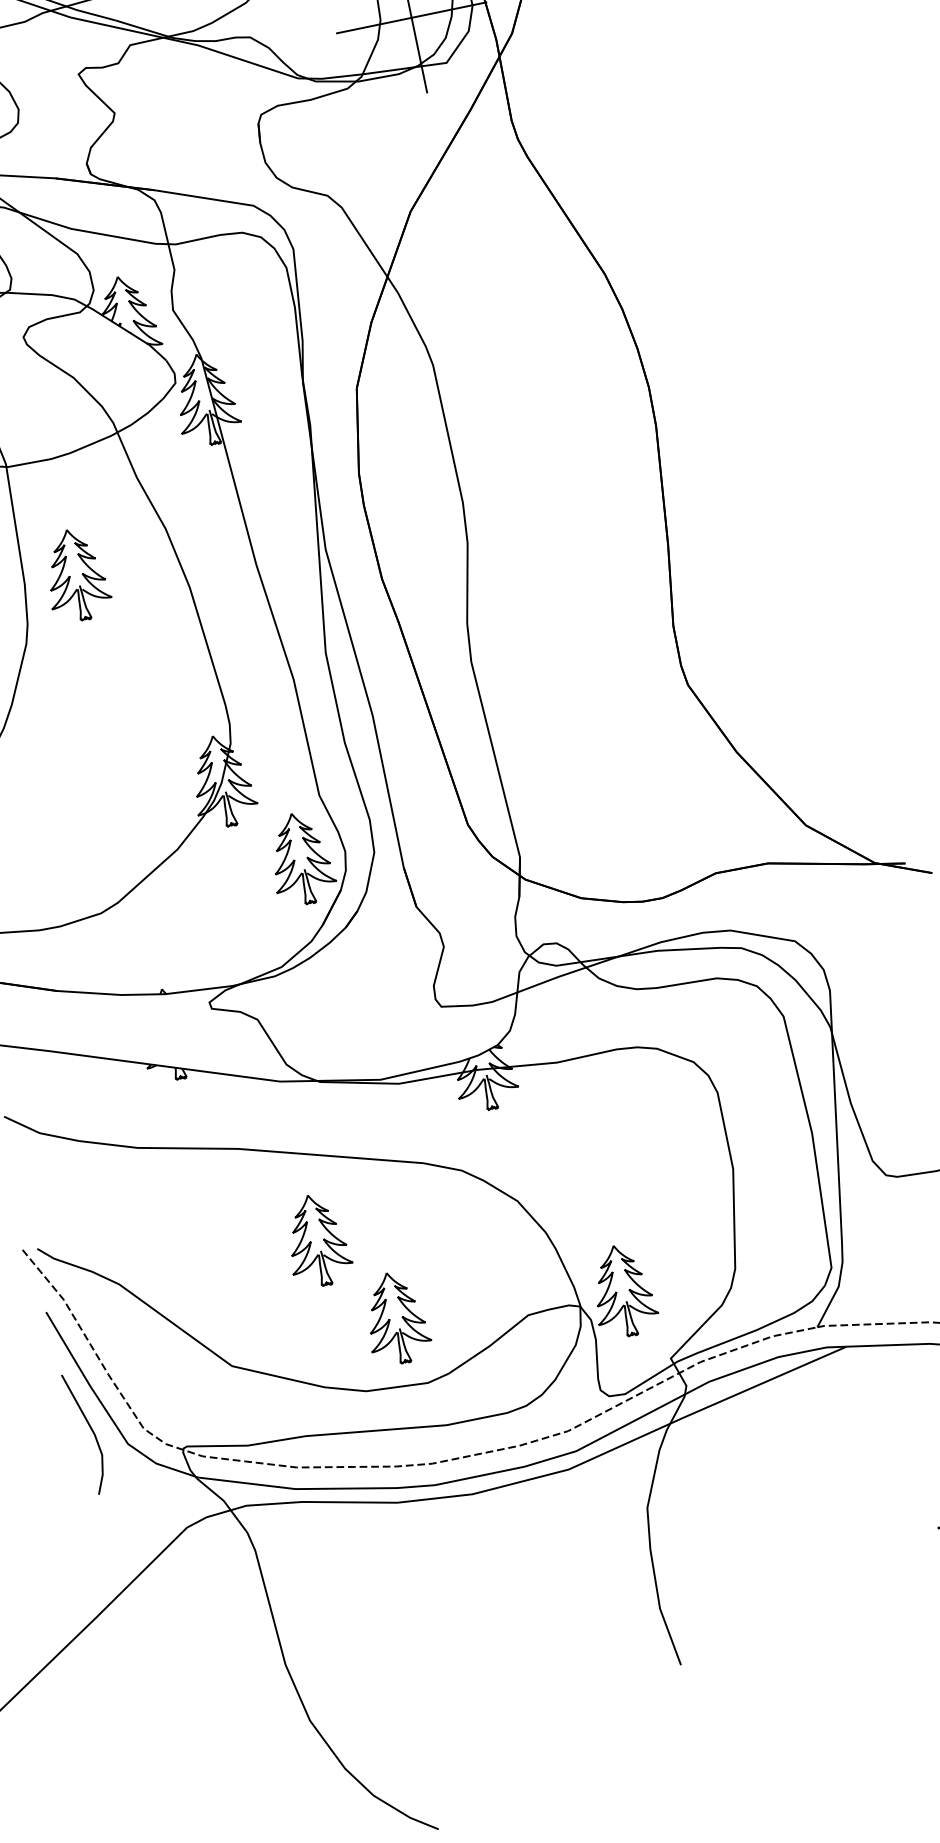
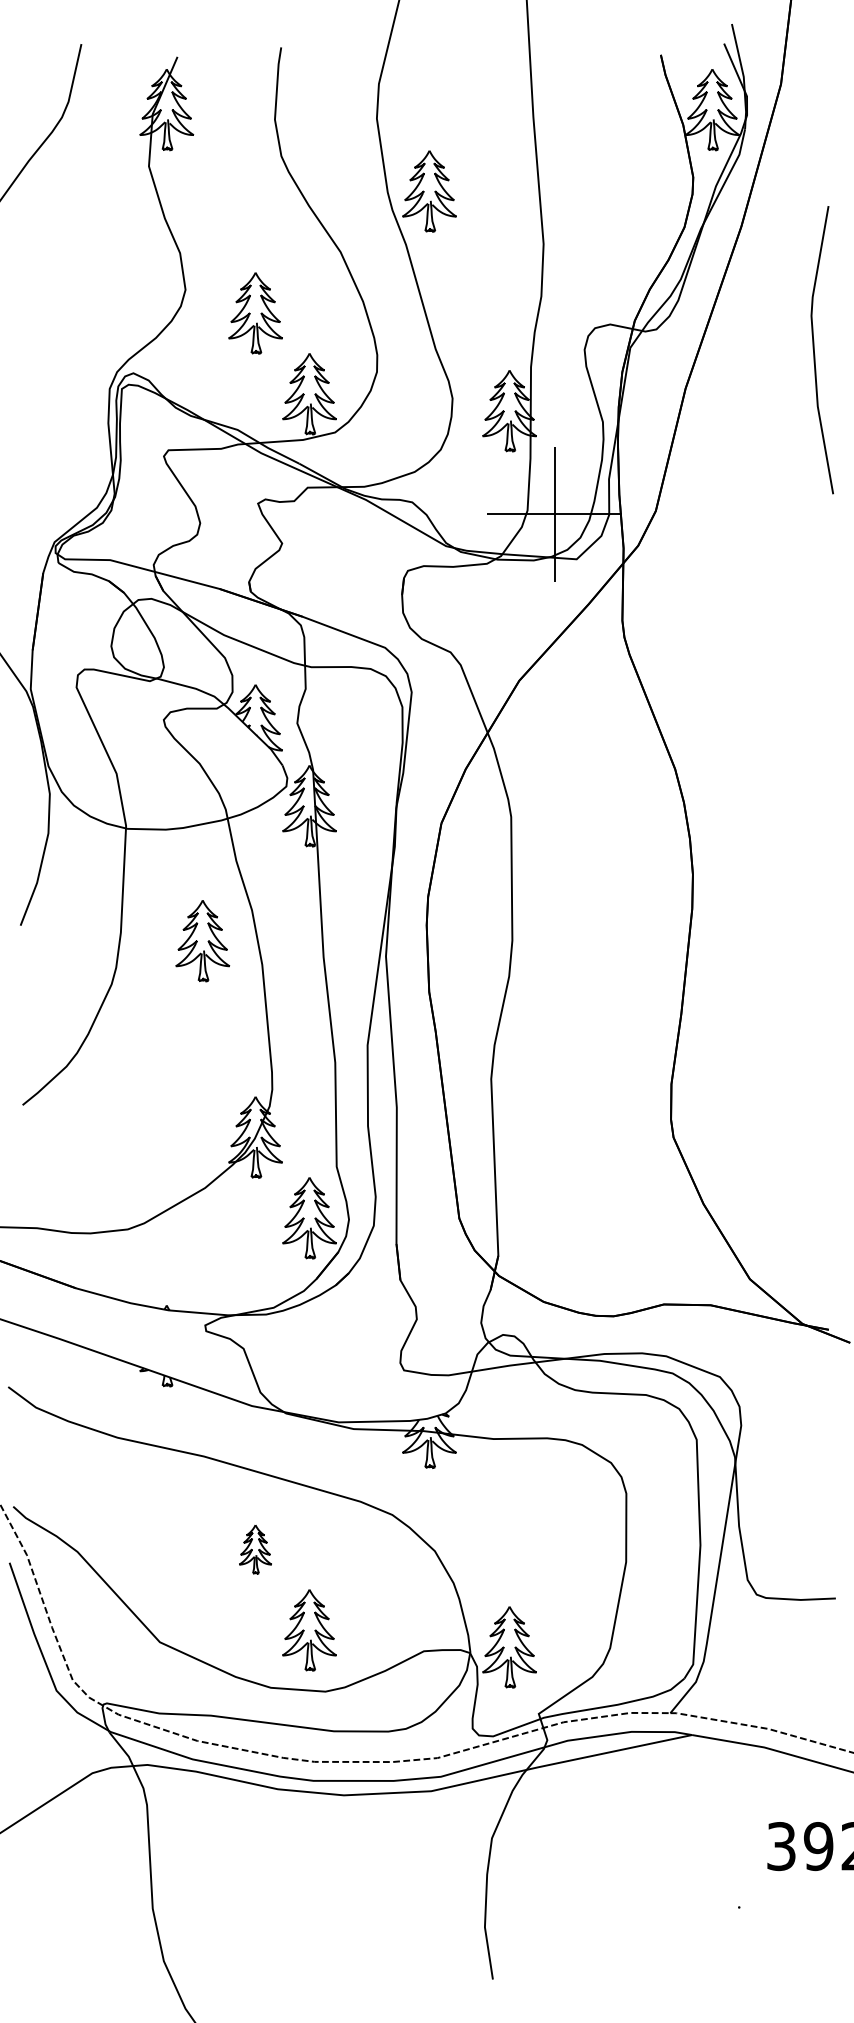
part: (76, 575) -> (202, 941), moved
part: (317, 1240) -> (255, 1549), size x0.6
line: (91, 1431) -> (27, 1673), removed

